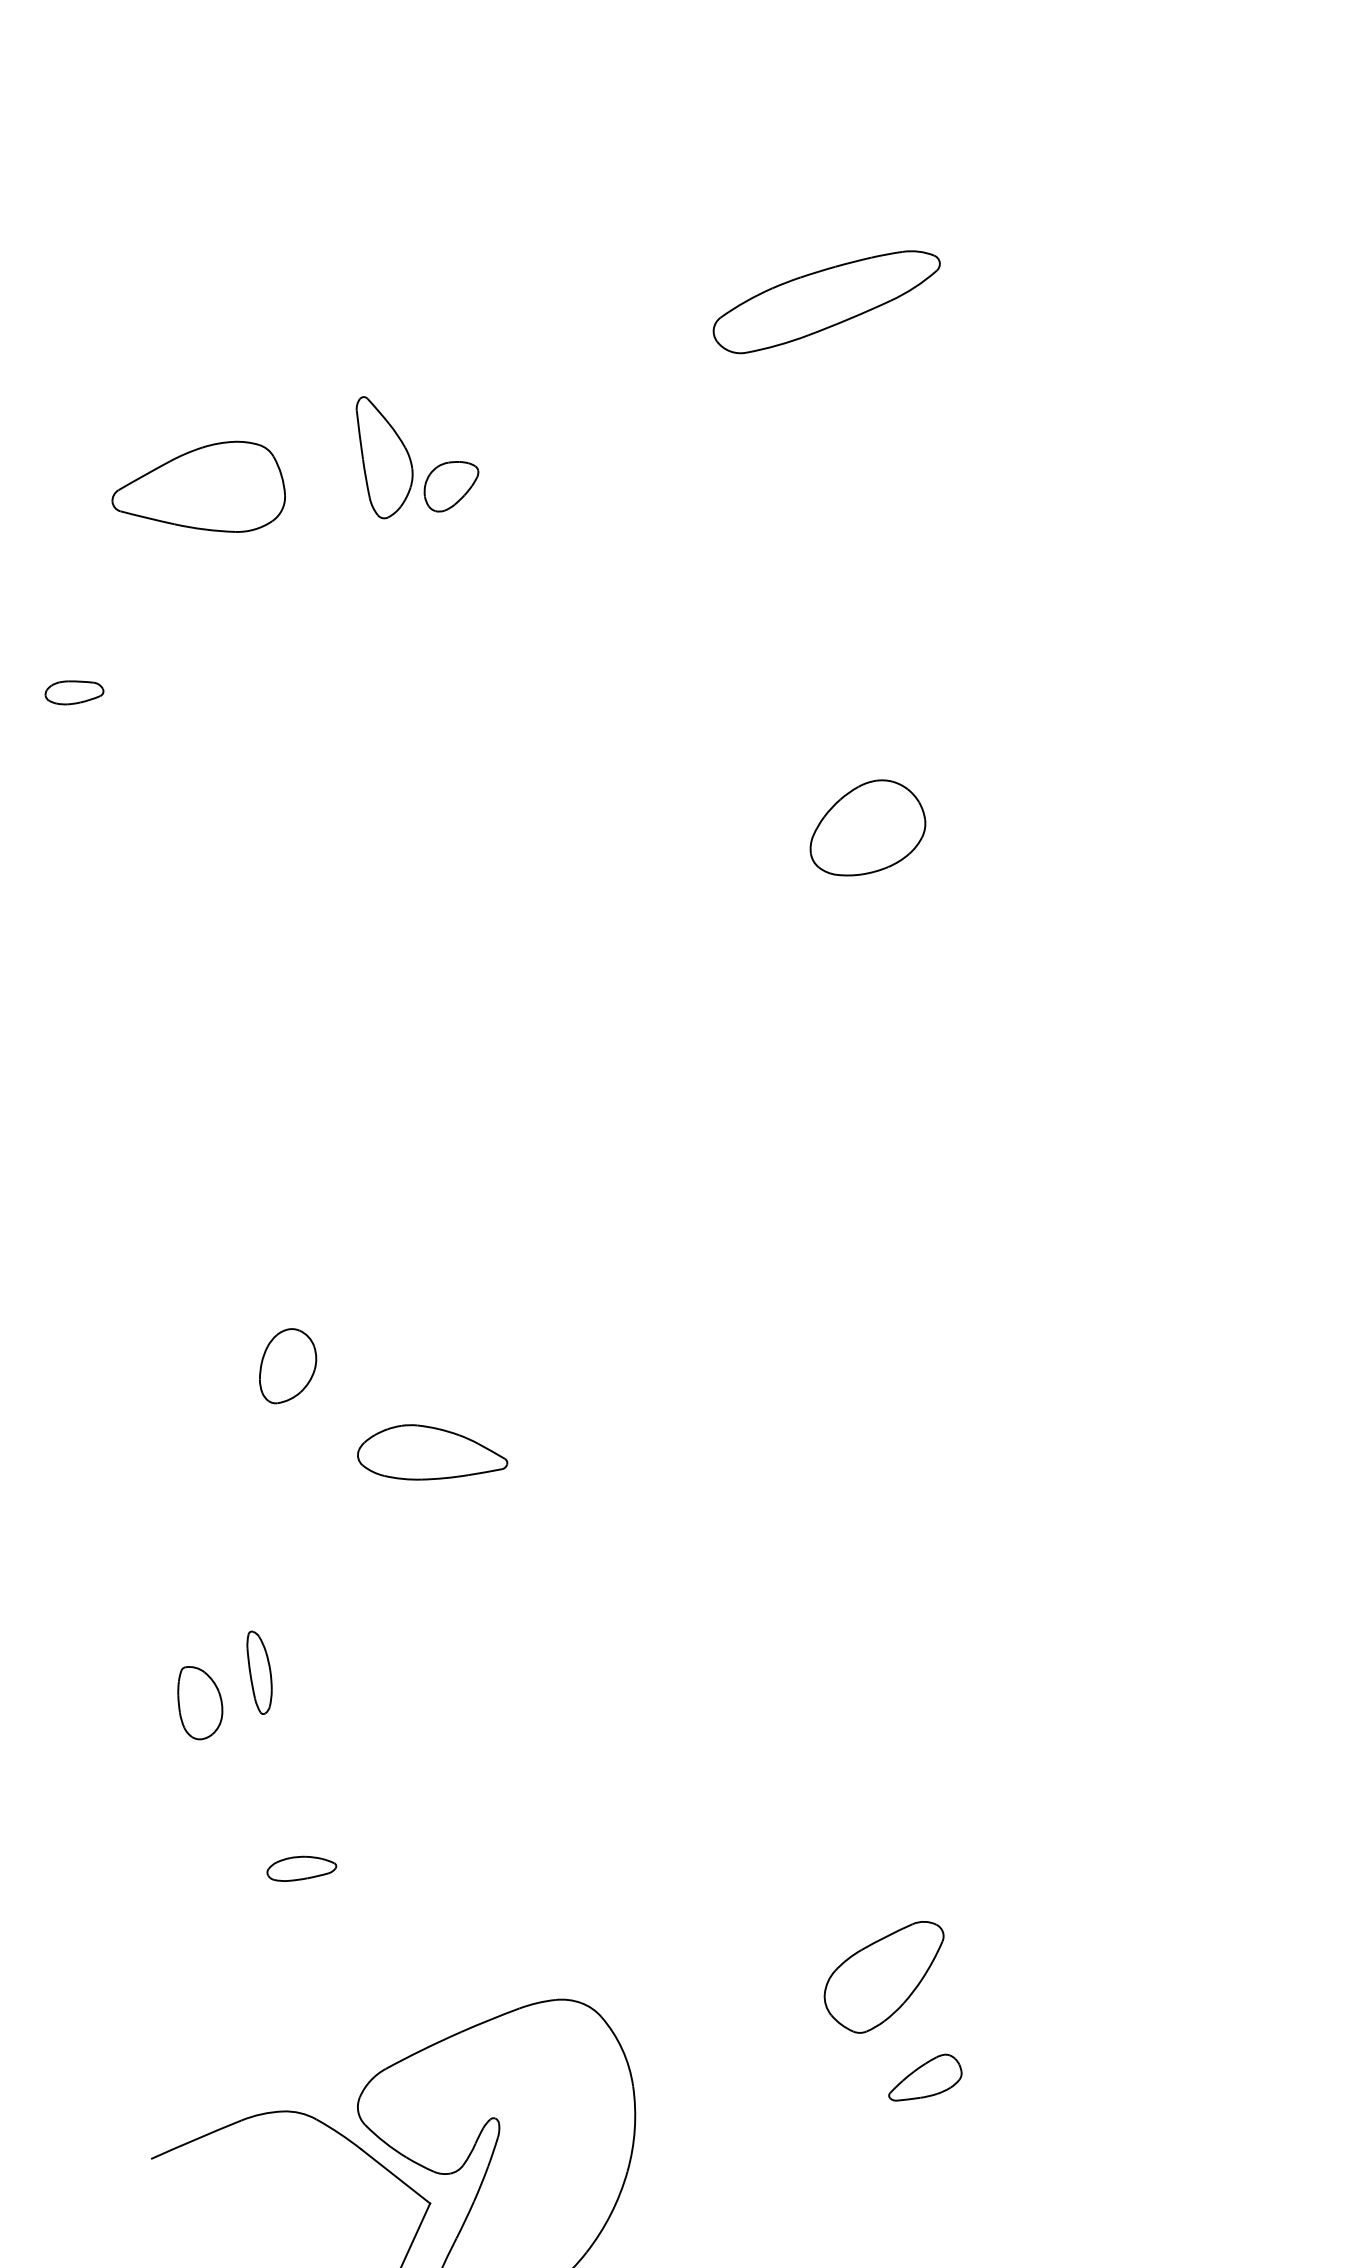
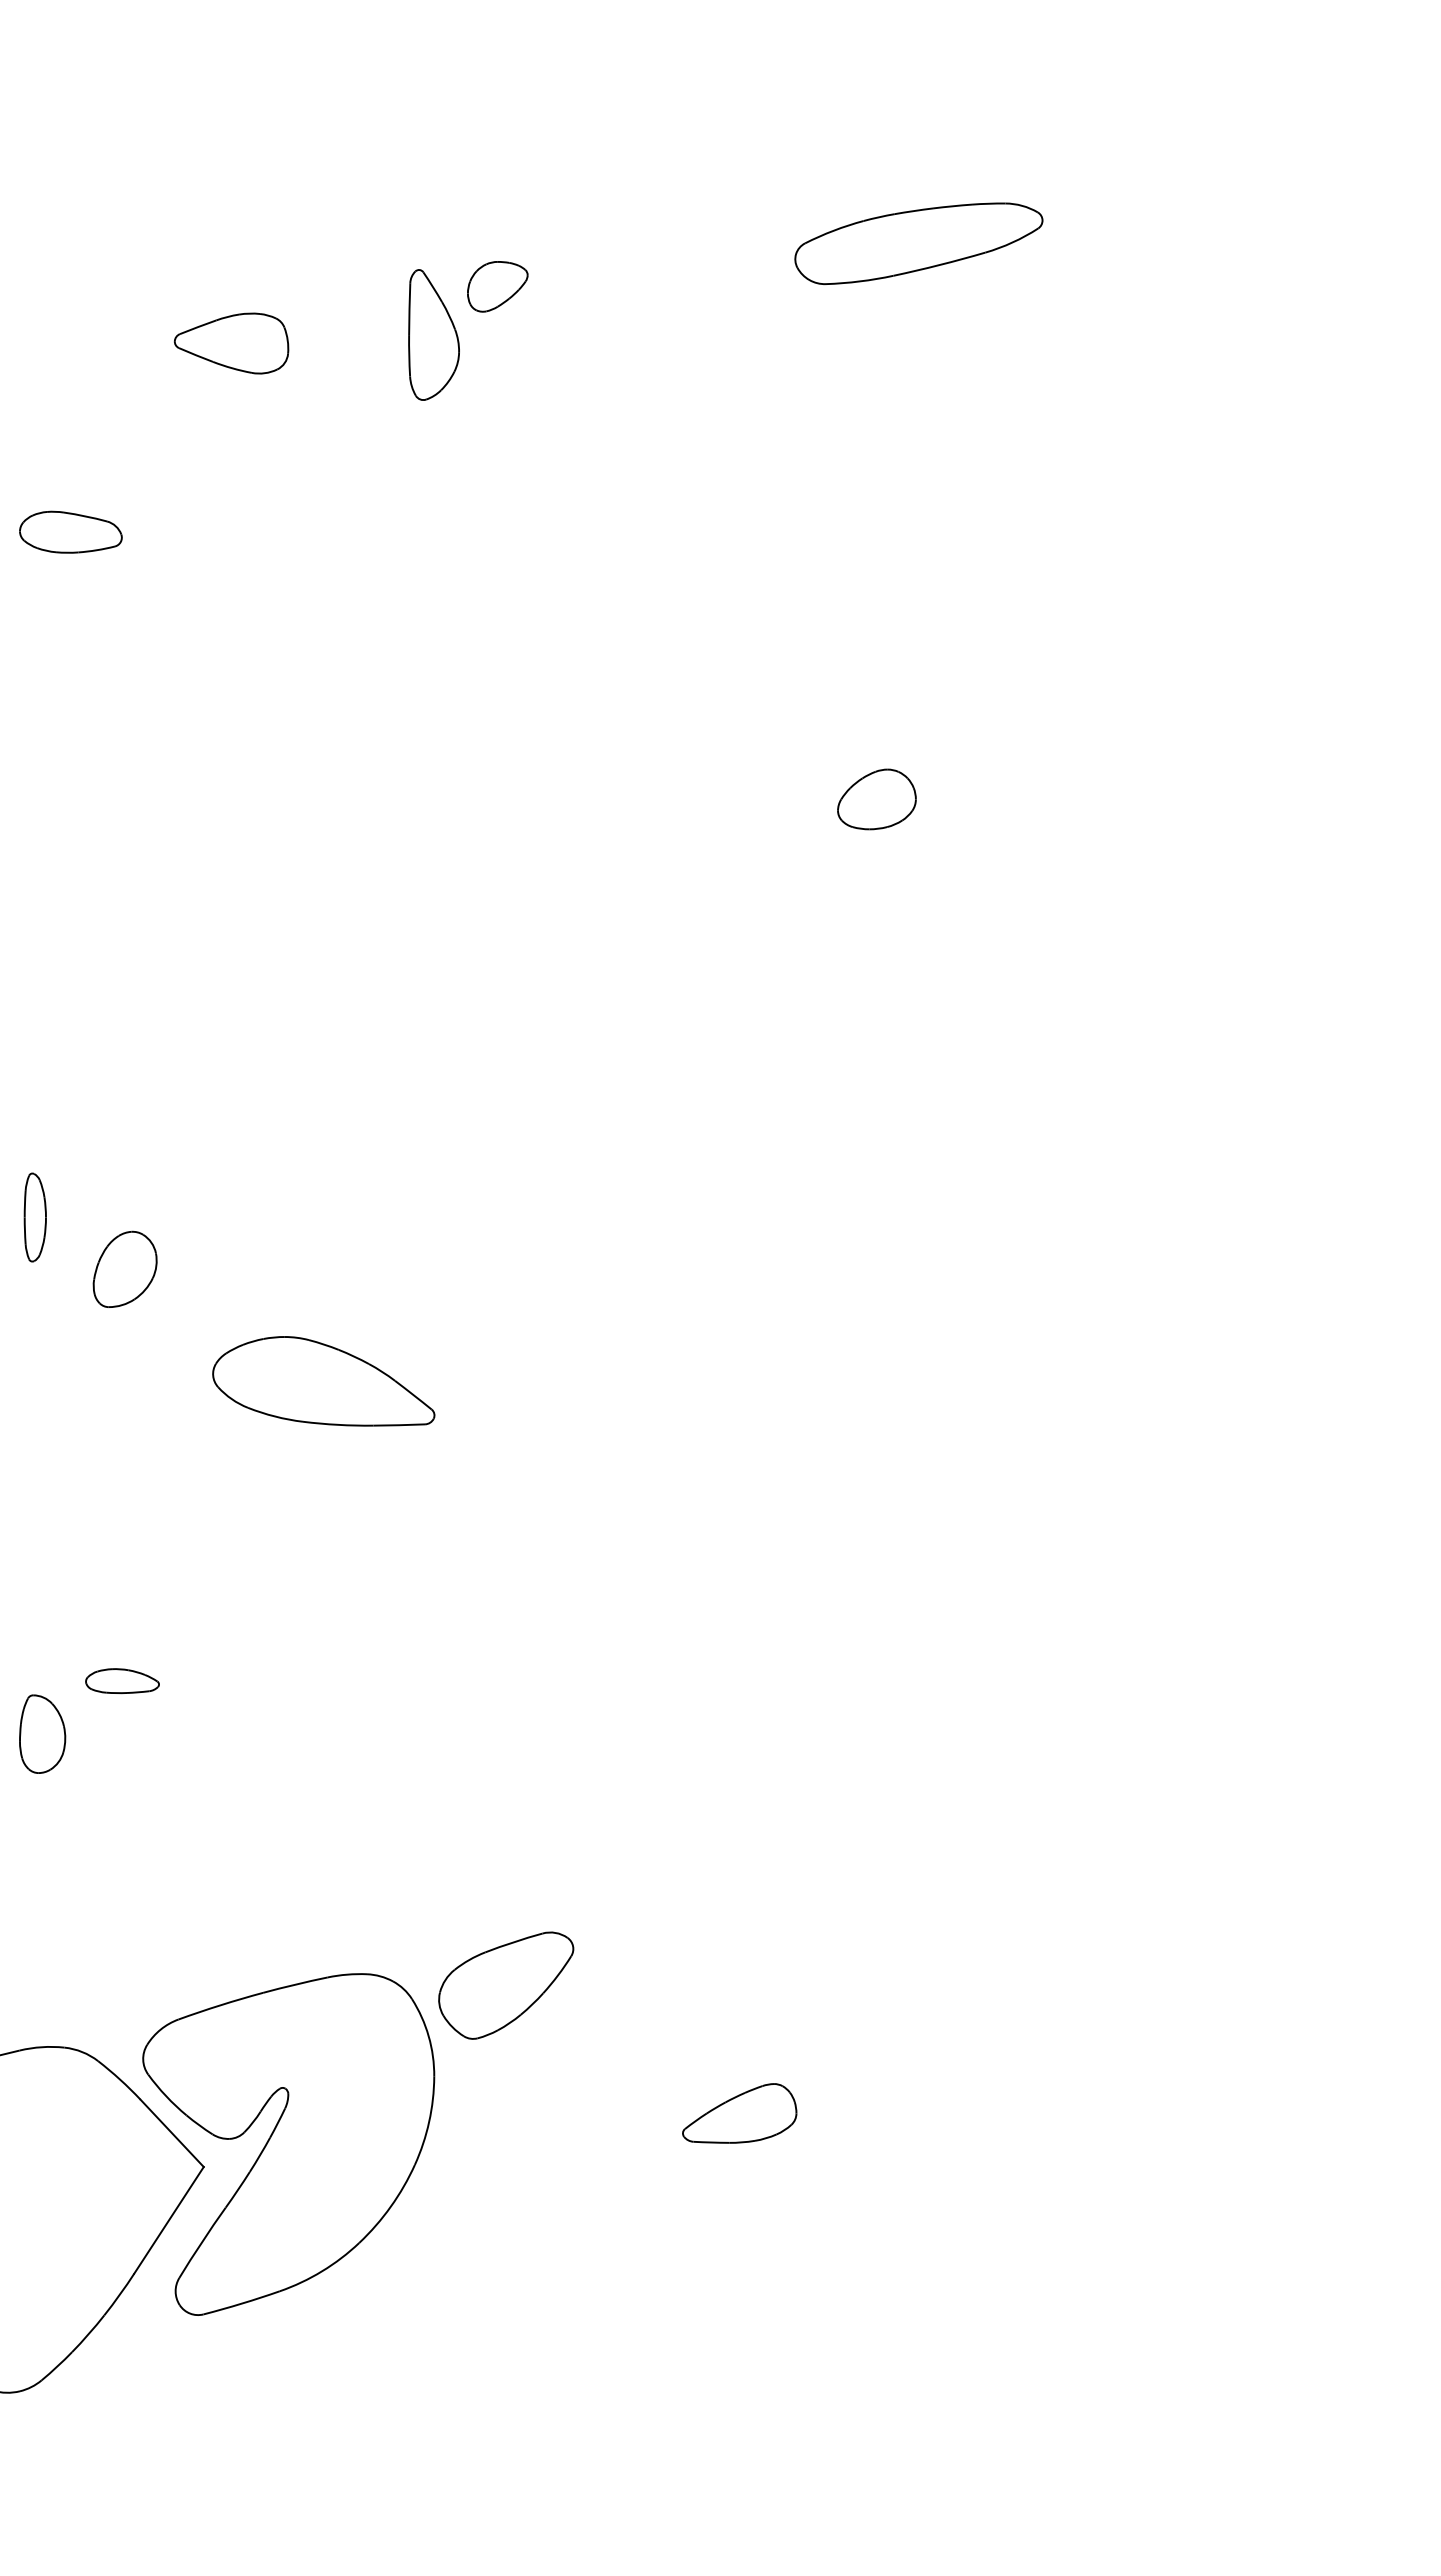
part: (451, 485) -> (497, 286), moved
part: (197, 492) -> (231, 343), size x0.62
part: (73, 691) -> (70, 531), size x1.67
part: (866, 828) -> (876, 799), size x0.62
part: (286, 1364) -> (124, 1268), moved
part: (431, 1451) -> (323, 1381), size x1.43
part: (259, 1672) -> (34, 1217), moved
part: (199, 1701) -> (42, 1733), moved
part: (301, 1868) -> (122, 1681), moved
part: (886, 1978) -> (506, 1985), moved
part: (924, 2077) -> (739, 2113), size x1.43

